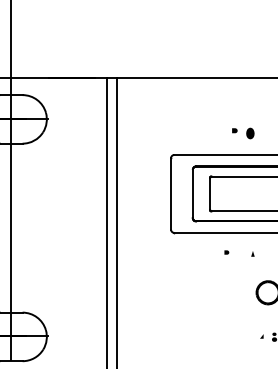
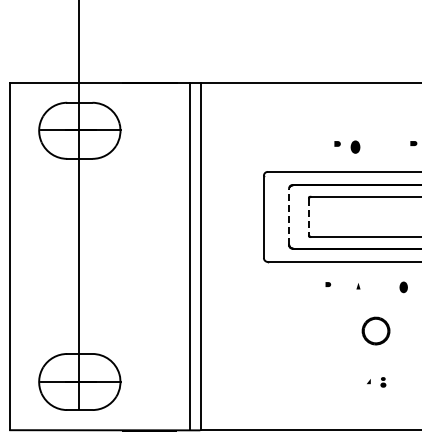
line: (193, 193) -> (289, 216), solid -> dashed
line: (210, 194) -> (309, 217), solid -> dashed

